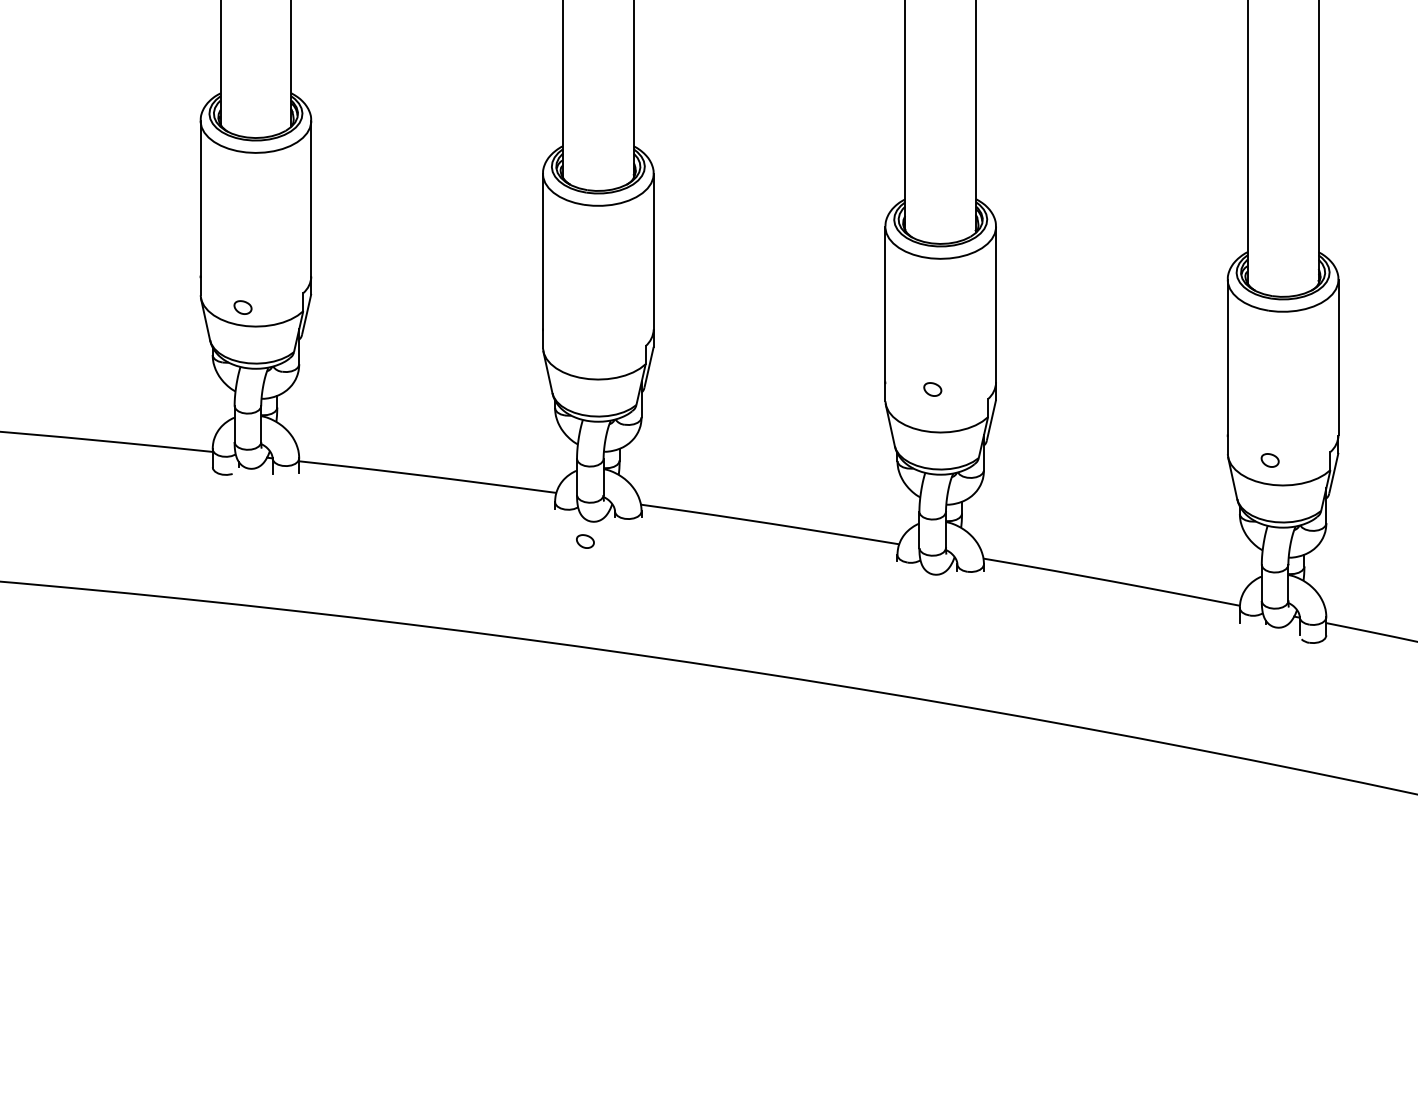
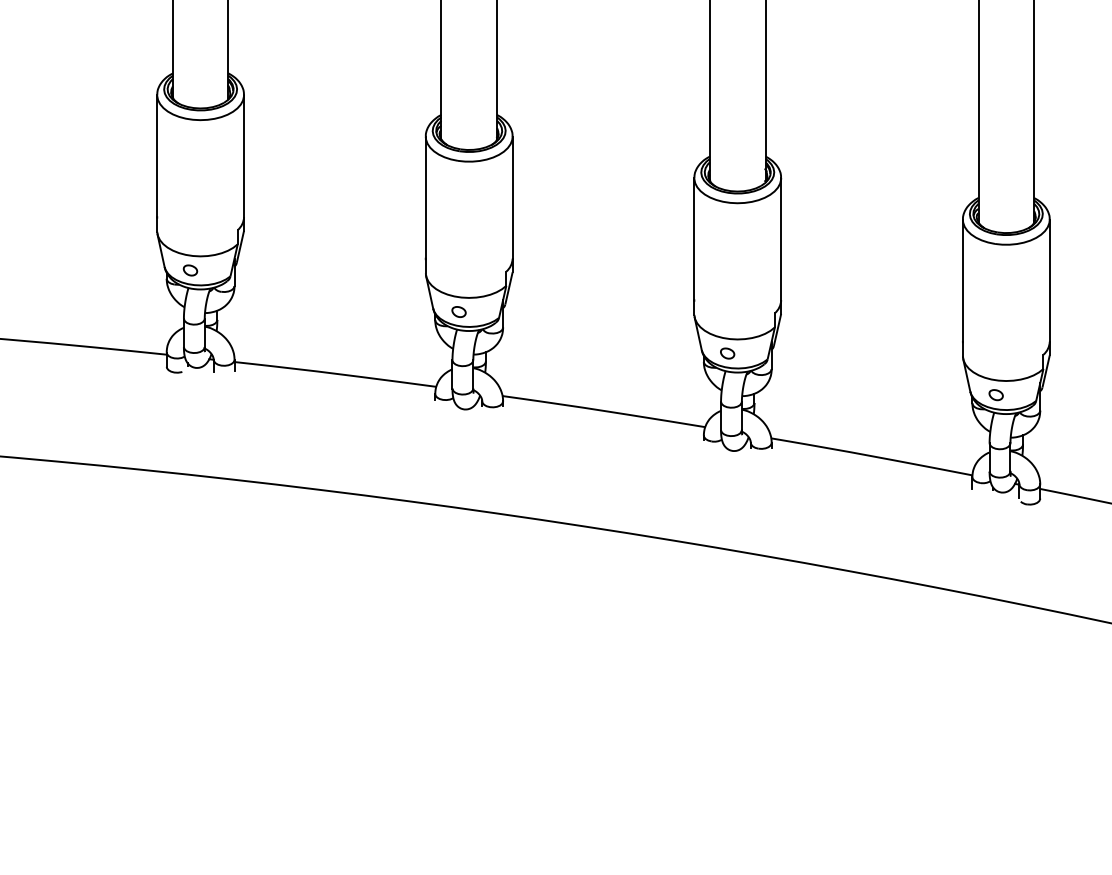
part: (242, 307) -> (190, 270), moved
part: (932, 389) -> (727, 353), moved
part: (1269, 460) -> (995, 395), moved
part: (585, 541) -> (459, 311), moved

